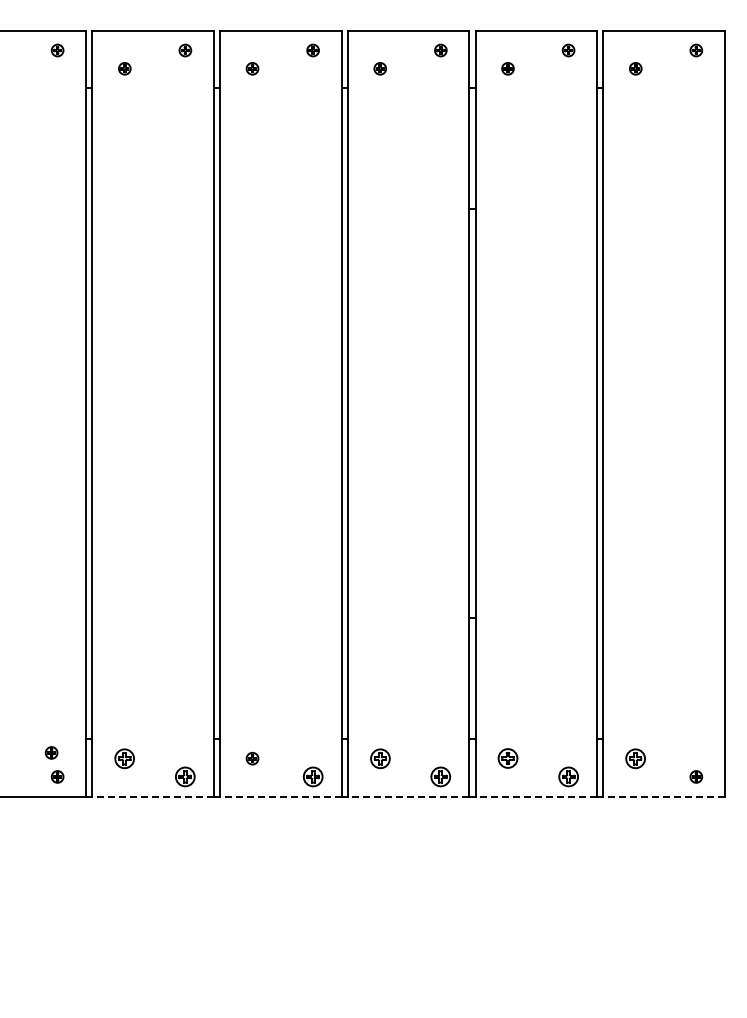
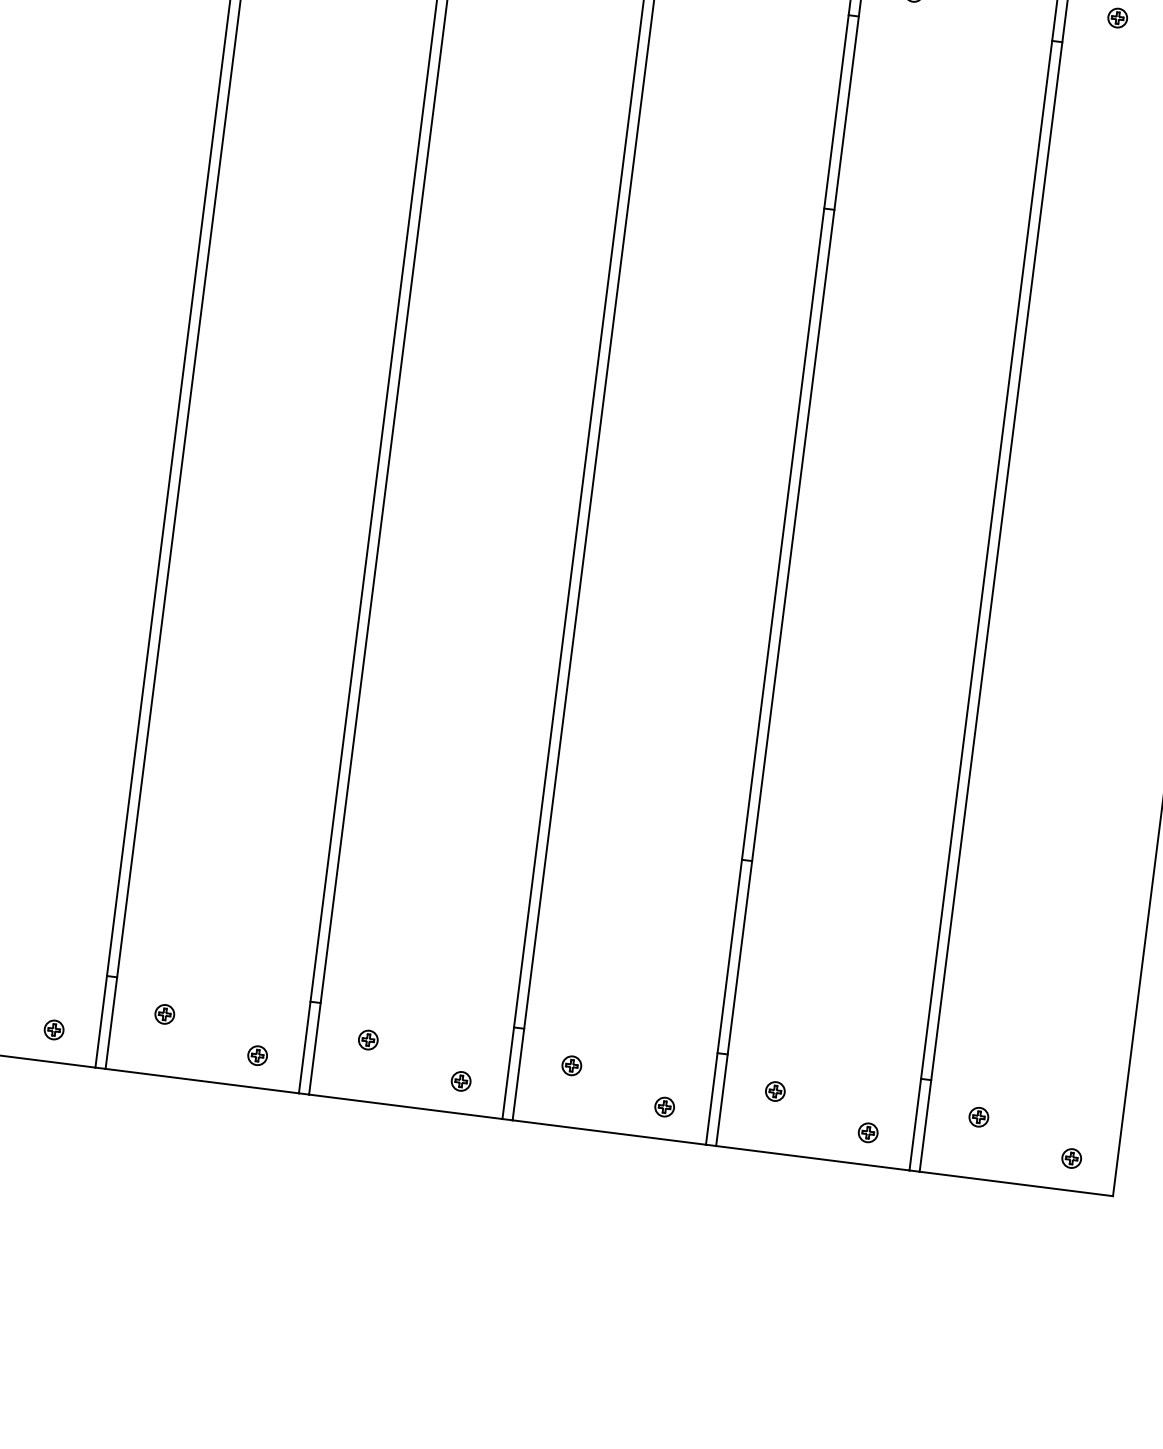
part: (51, 752) -> (49, 989), removed
part: (124, 758) -> (164, 1014), size x0.62
part: (379, 758) -> (570, 1065), size x0.62
part: (507, 758) -> (774, 1091), size x0.62
part: (635, 758) -> (978, 1116), size x0.62
part: (185, 776) -> (257, 1055), size x0.62
part: (312, 776) -> (460, 1080), size x0.62
part: (440, 776) -> (664, 1106), size x0.62
part: (568, 776) -> (868, 1132), size x0.62
line: (153, 796) -> (202, 1080), dashed -> solid
line: (280, 796) -> (405, 1105), dashed -> solid
line: (408, 796) -> (609, 1131), dashed -> solid
line: (536, 796) -> (813, 1157), dashed -> solid
line: (664, 796) -> (1017, 1183), dashed -> solid

